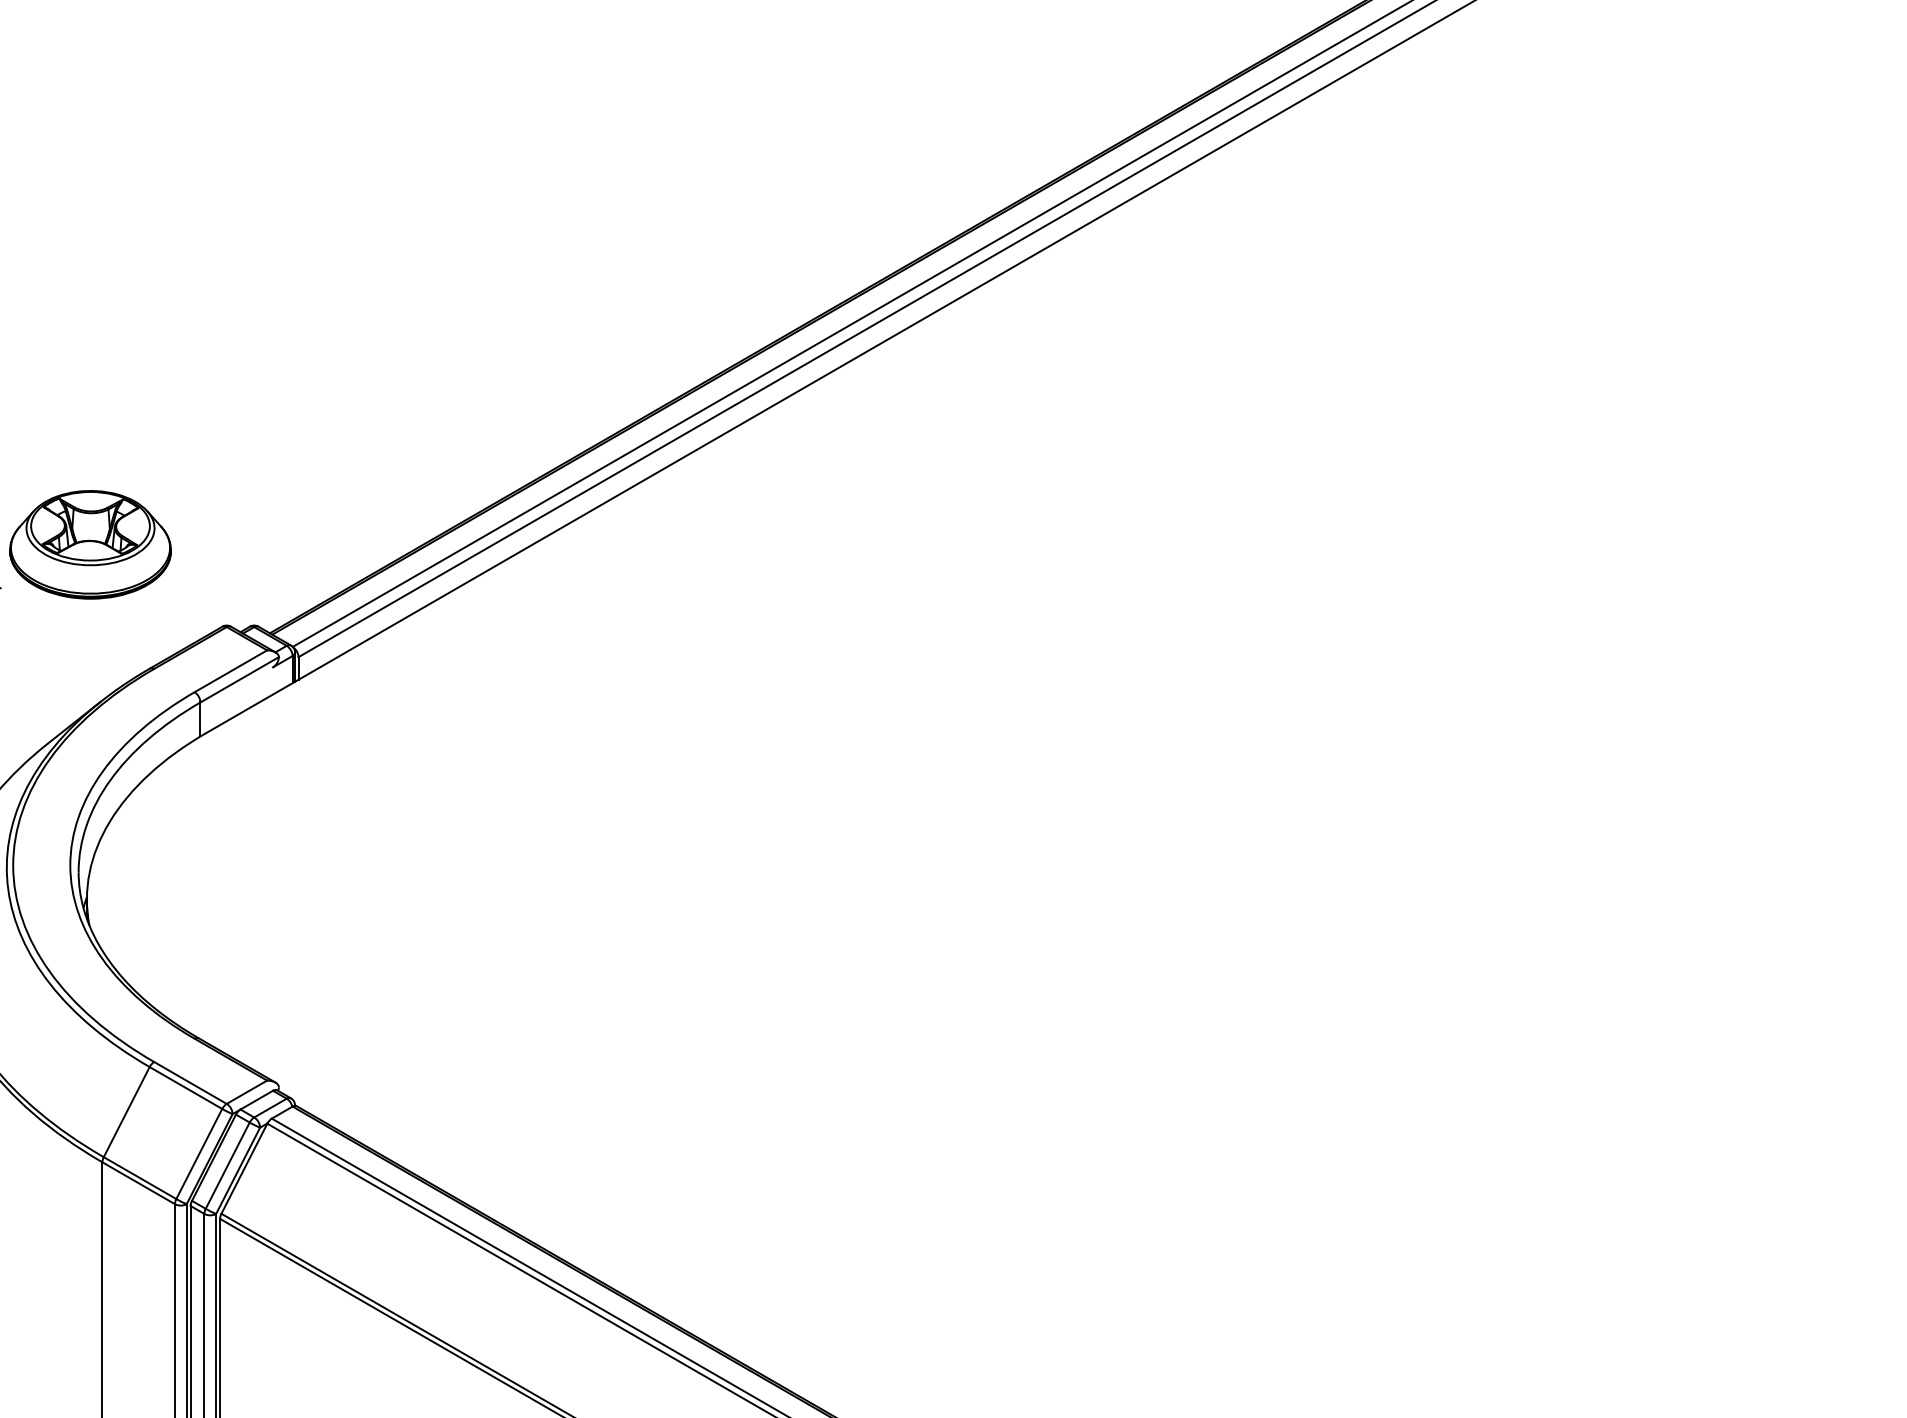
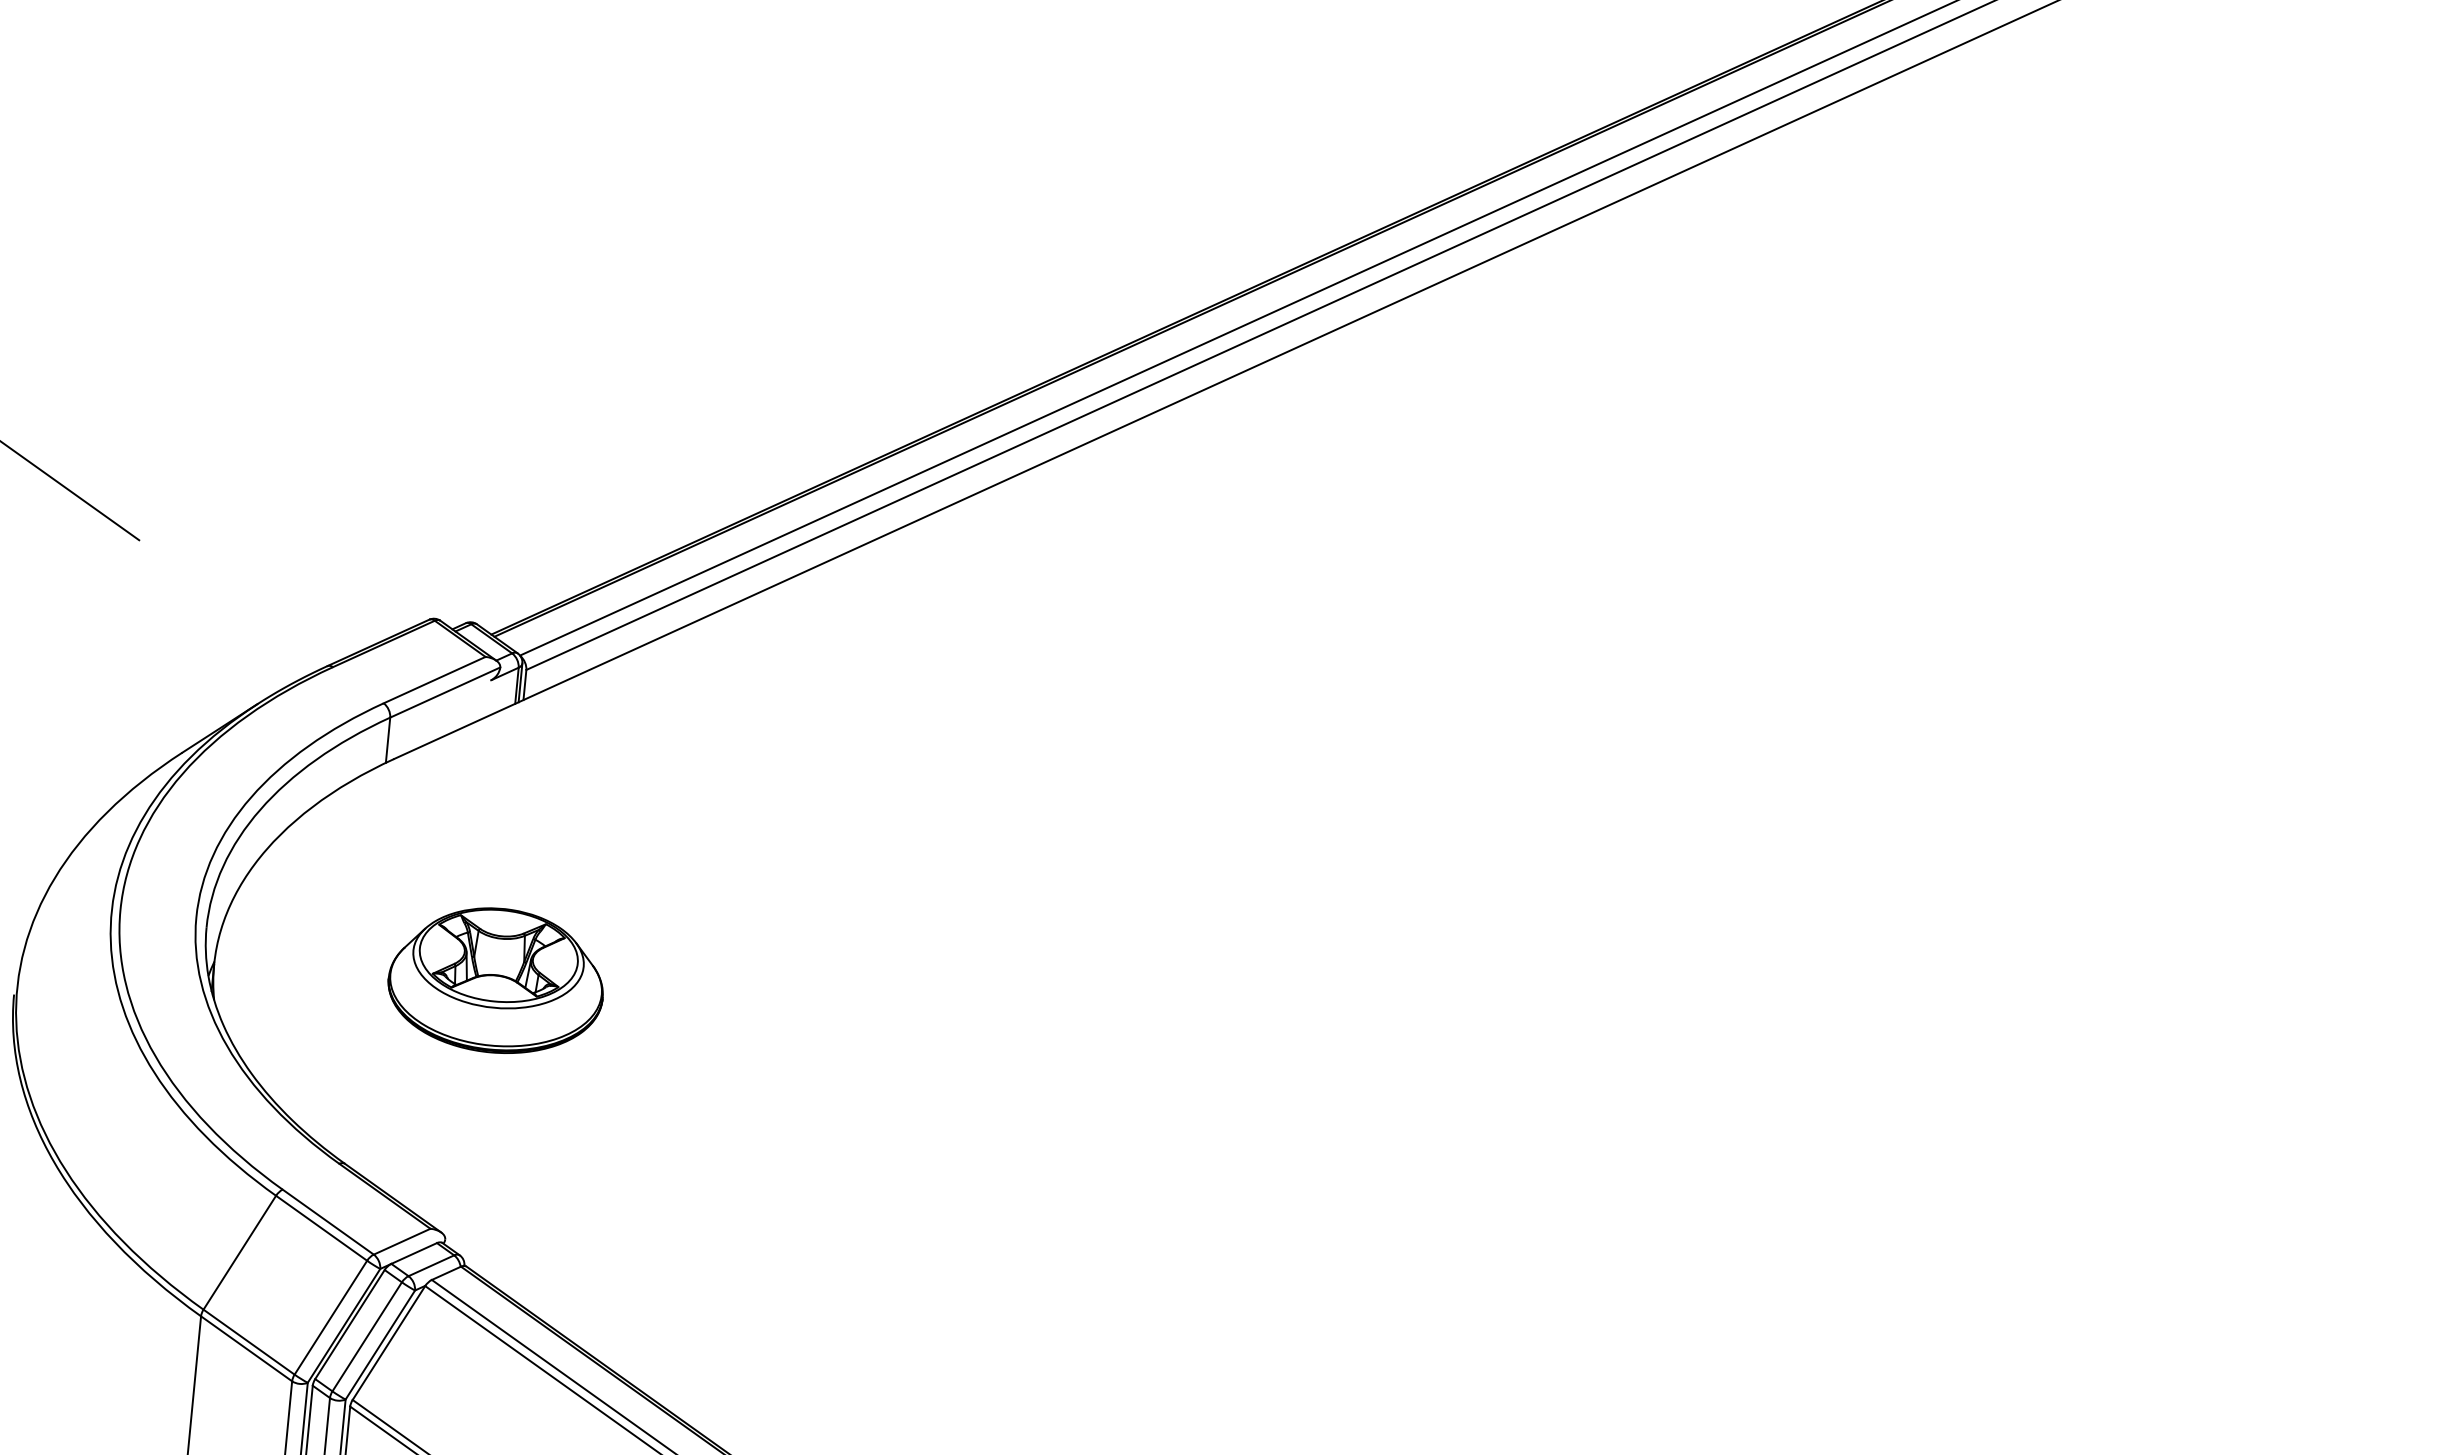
part: (90, 544) -> (496, 980), moved

